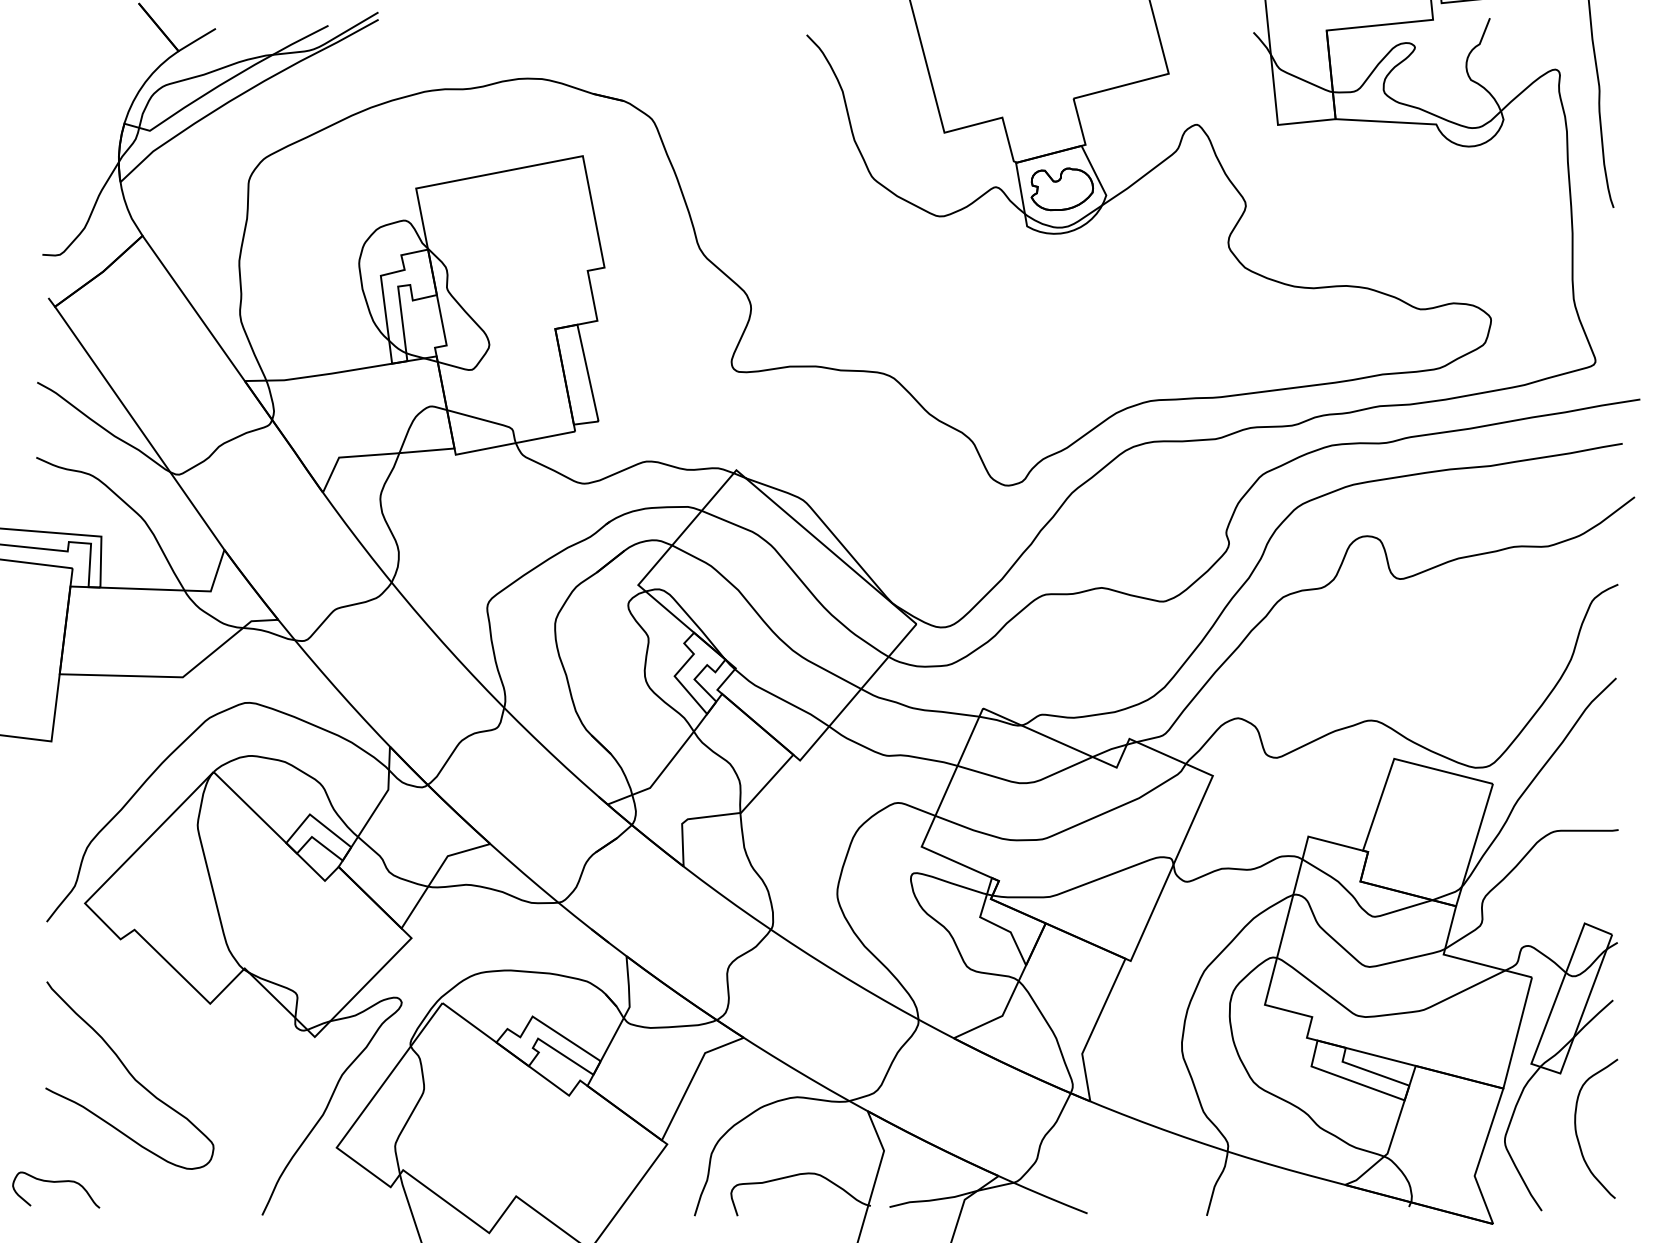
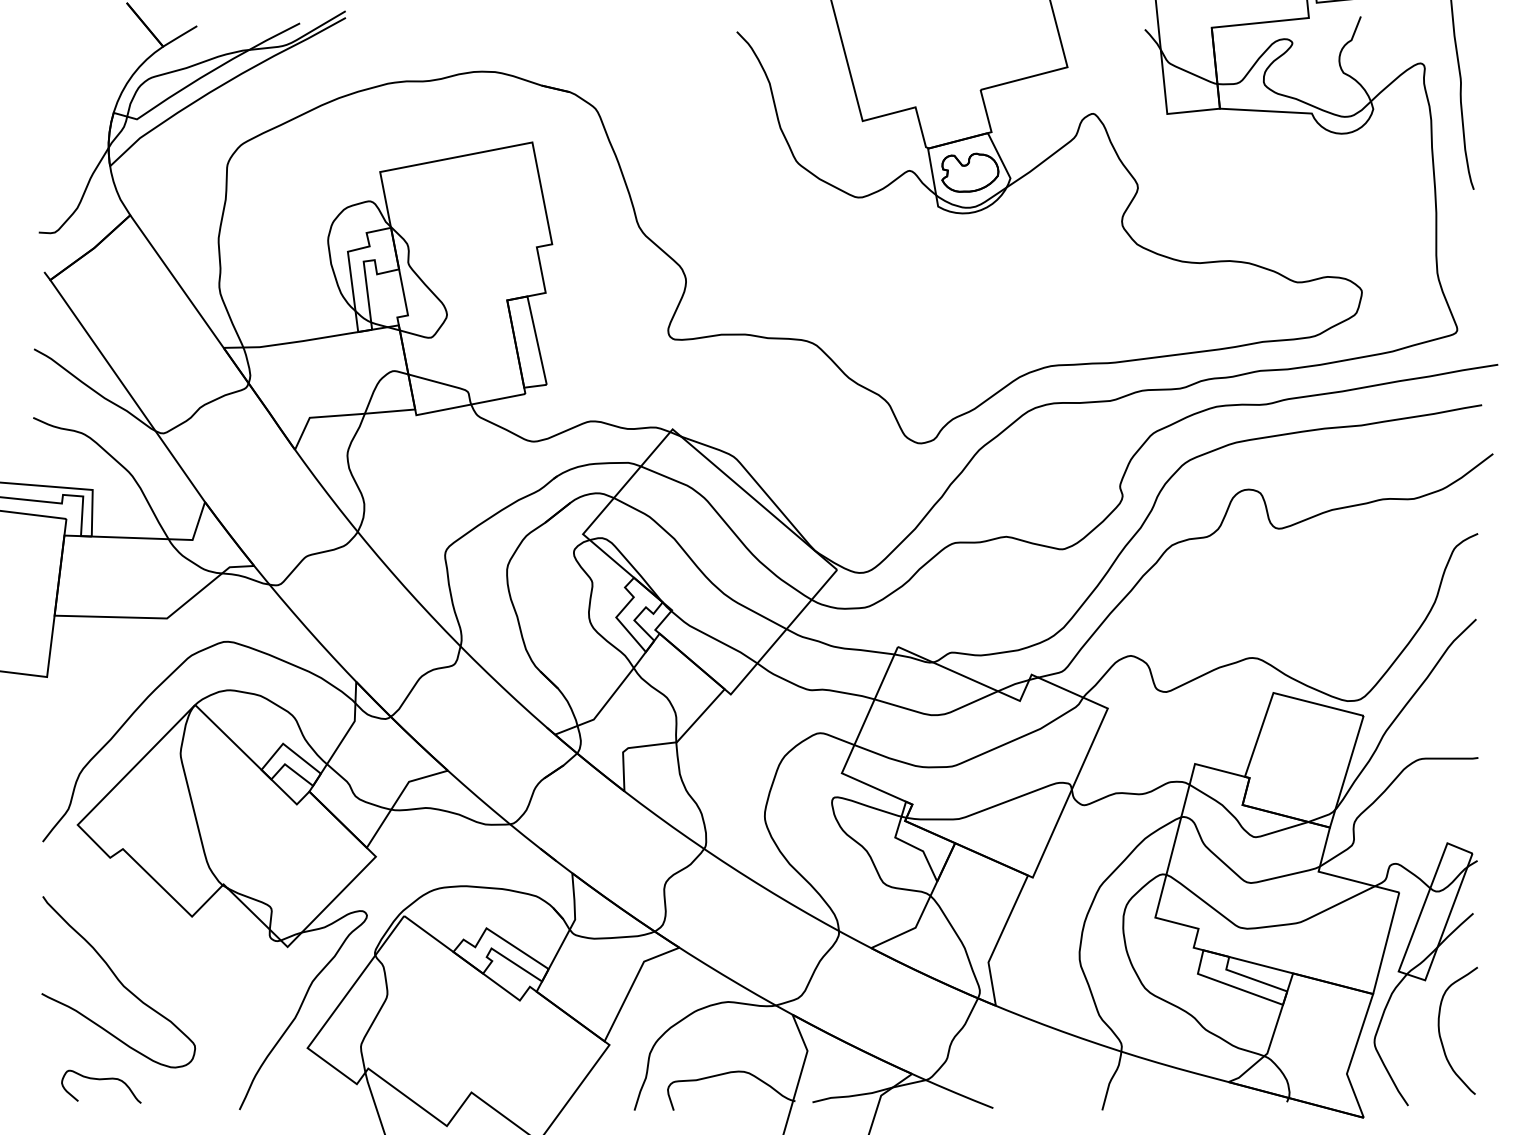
curve: (56, 1183) -> (101, 1080), moved

